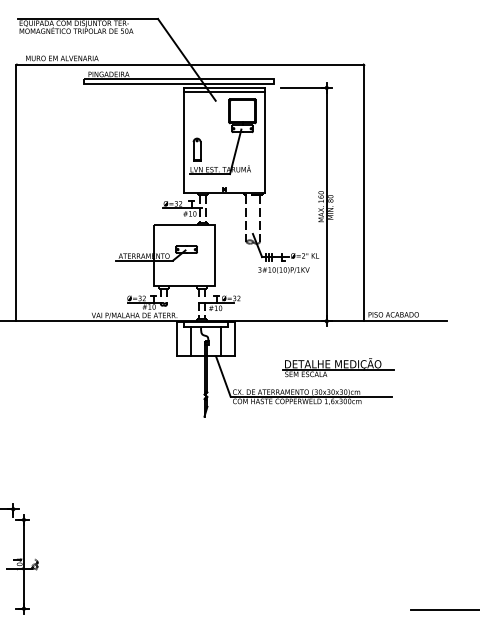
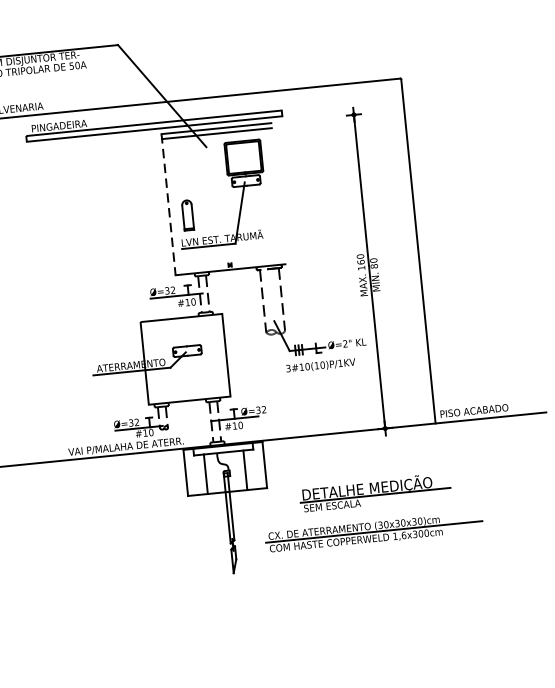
line: (303, 87) -> (322, 117), removed
line: (265, 139) -> (278, 192), removed
line: (183, 140) -> (168, 204), solid -> dashed
part: (338, 367) -> (374, 492), moved
line: (223, 376) -> (253, 516), removed

